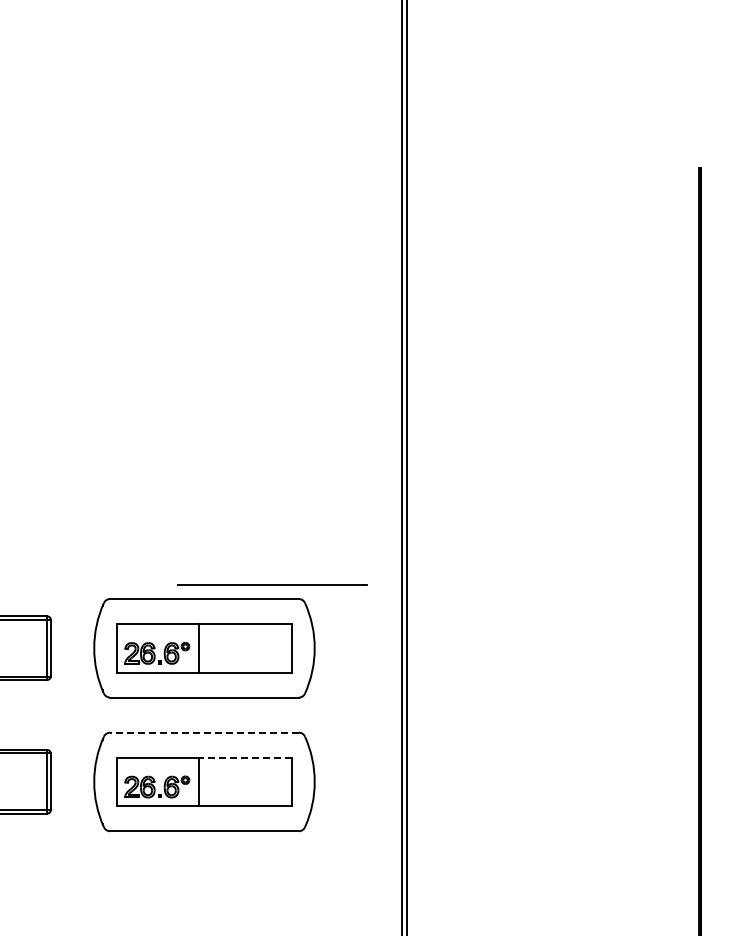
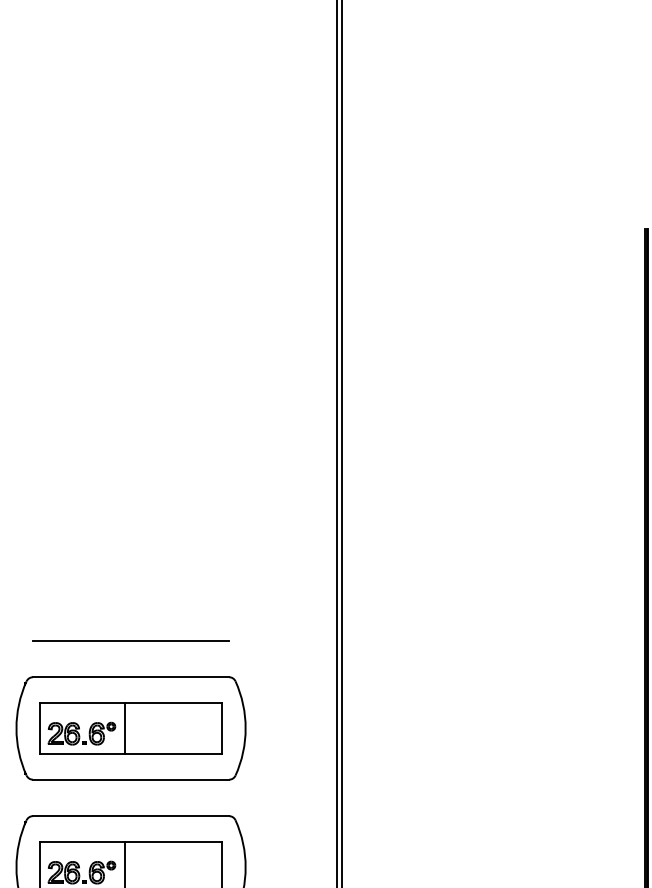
line: (272, 584) -> (131, 640), moved
line: (204, 732) -> (131, 815), dashed -> solid
line: (245, 757) -> (173, 841), dashed -> solid

